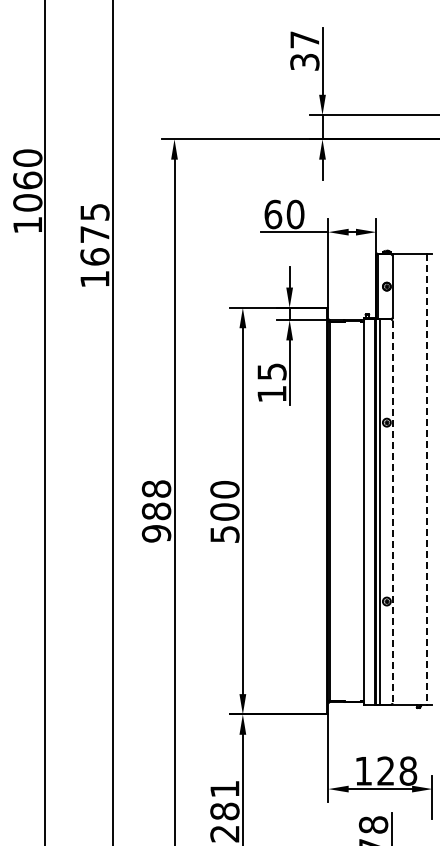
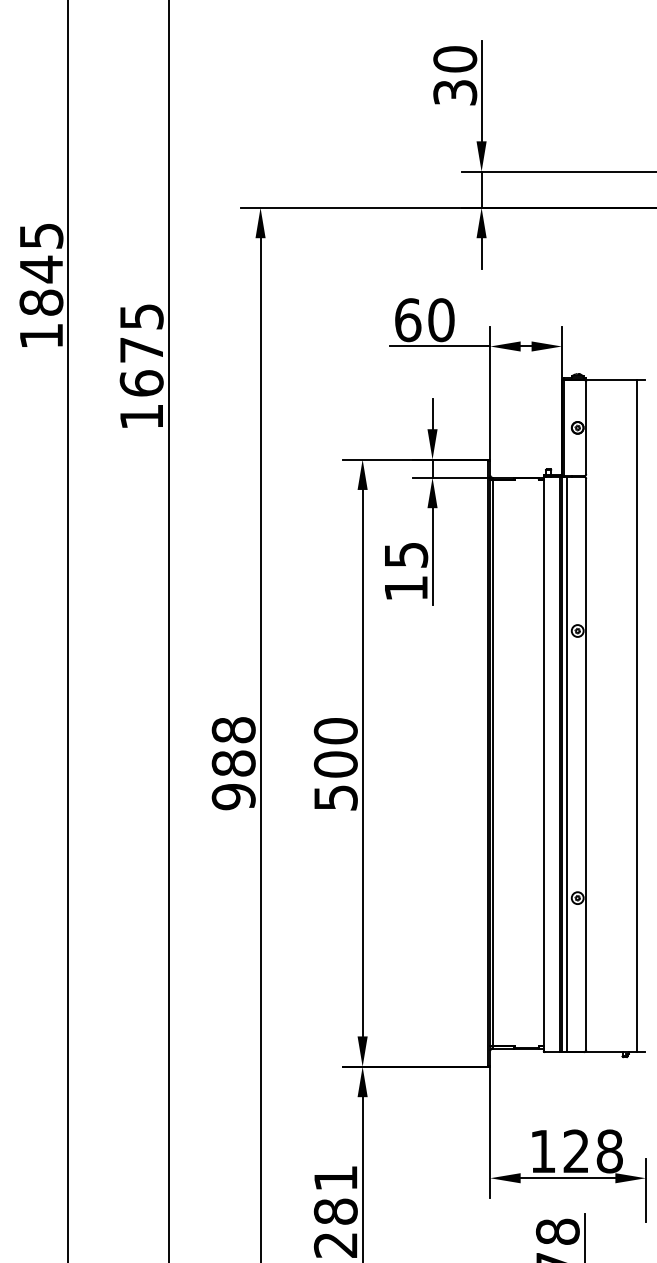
text: (304, 39) -> (454, 58), 37 -> 30
text: (27, 180) -> (41, 269), 1060 -> 1845
line: (426, 480) -> (636, 717), dashed -> solid
line: (392, 512) -> (586, 765), dashed -> solid

